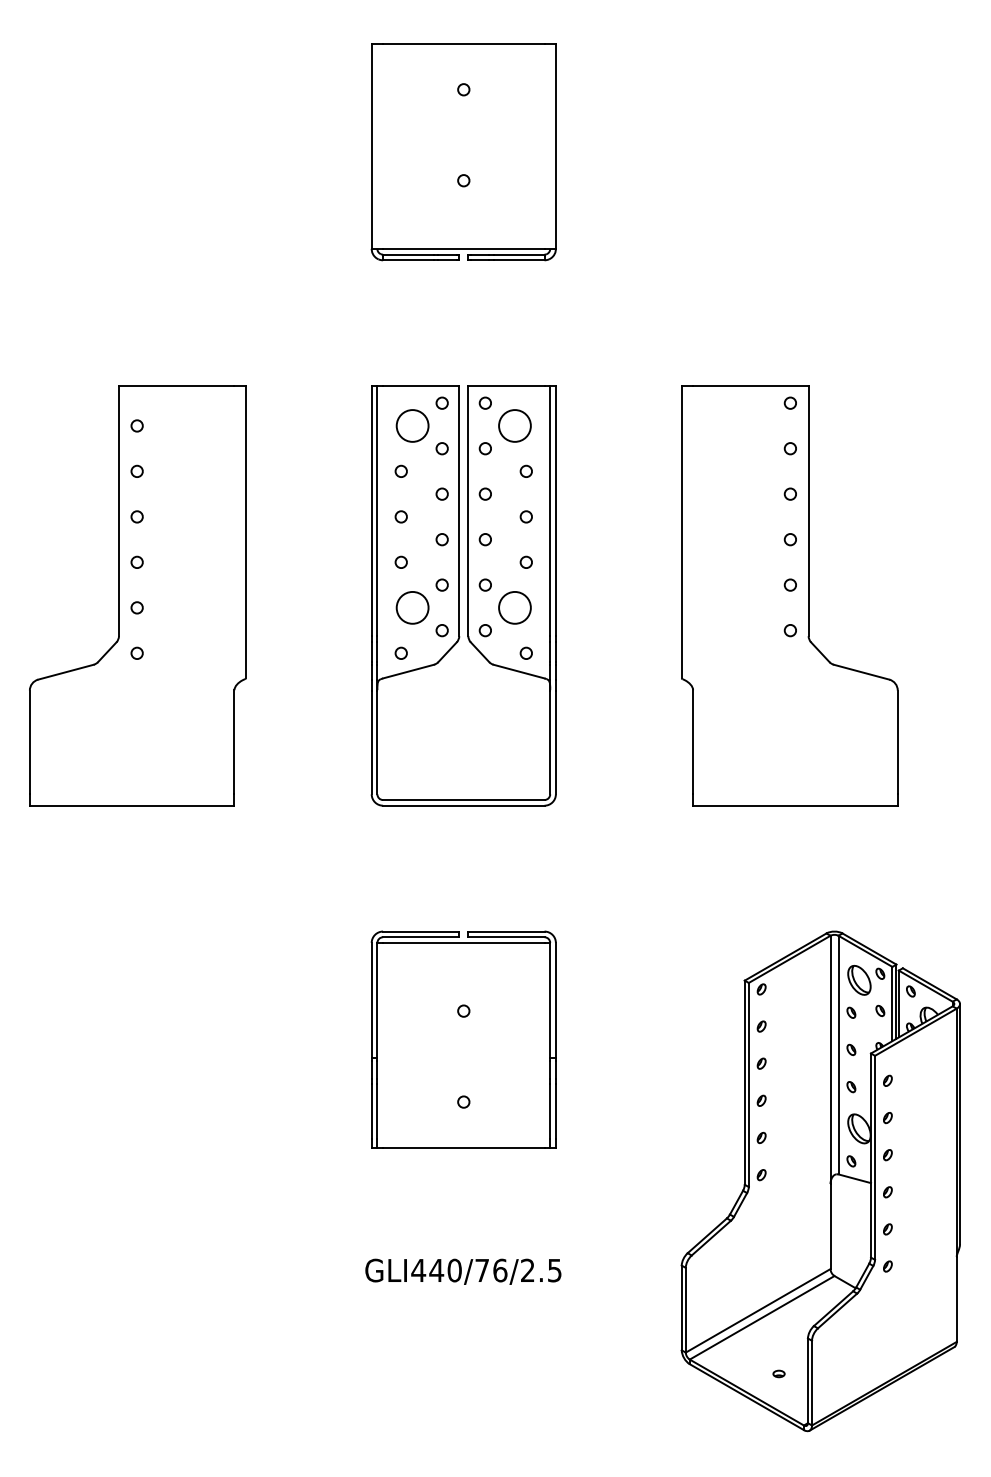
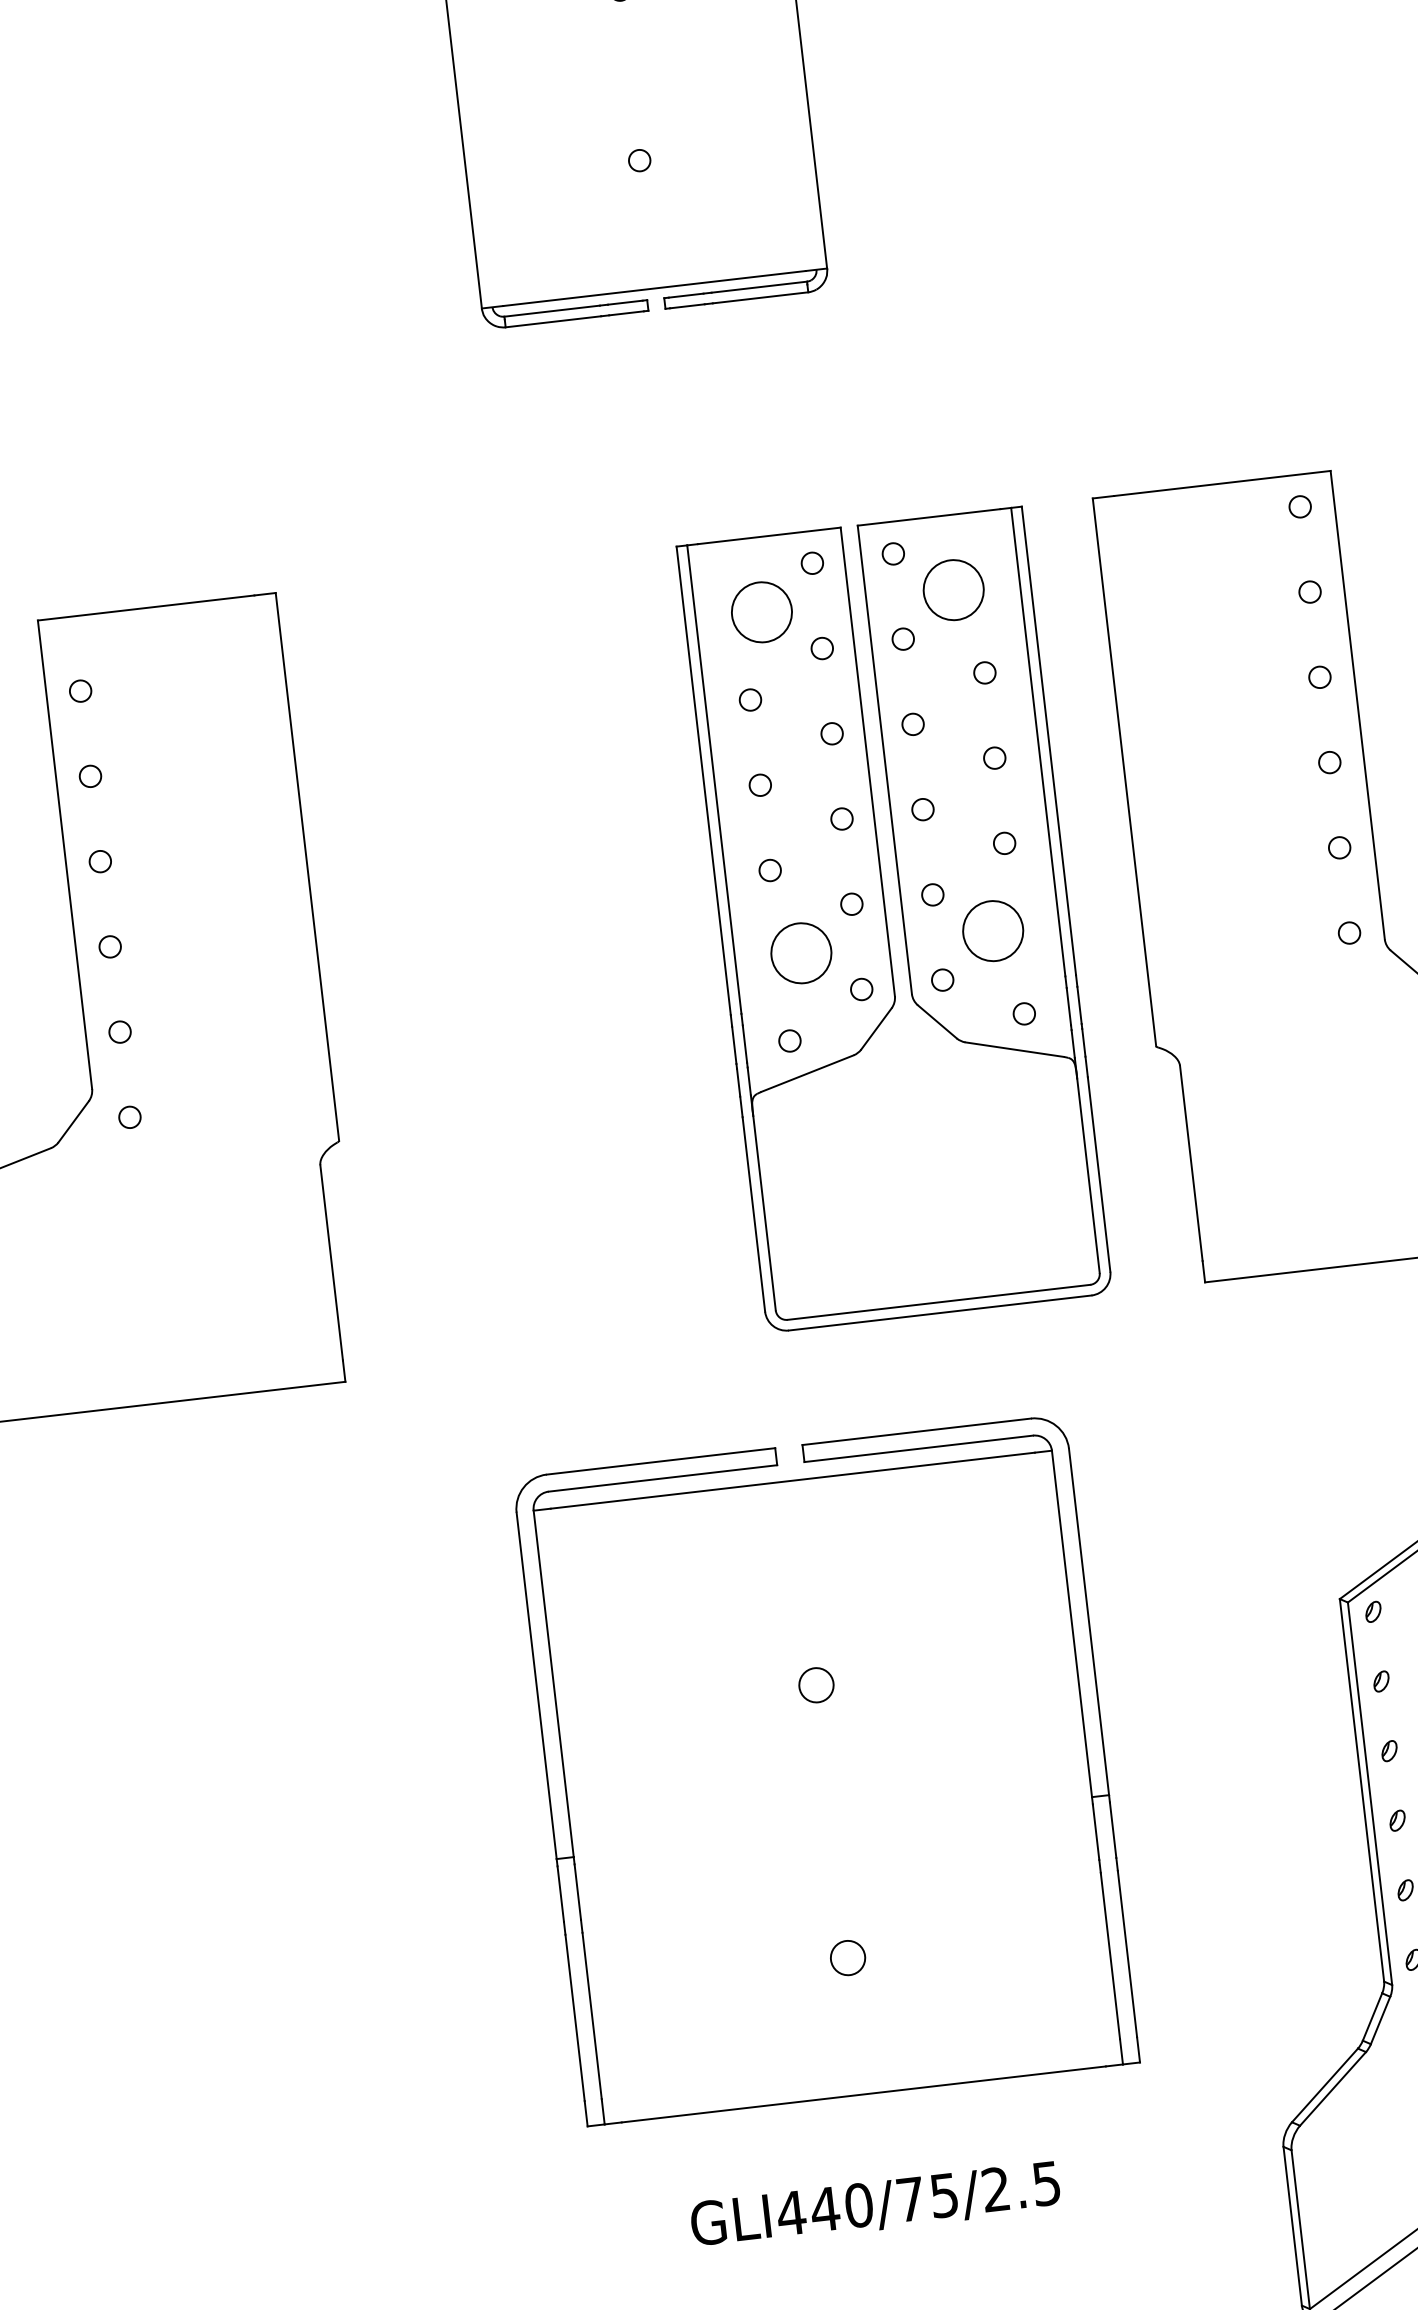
part: (463, 595) -> (894, 919), moved
part: (463, 1039) -> (825, 1770), size x1.6
text: (500, 1270) -> (944, 2195), GLI440/76/2.5 -> GLI440/75/2.5

